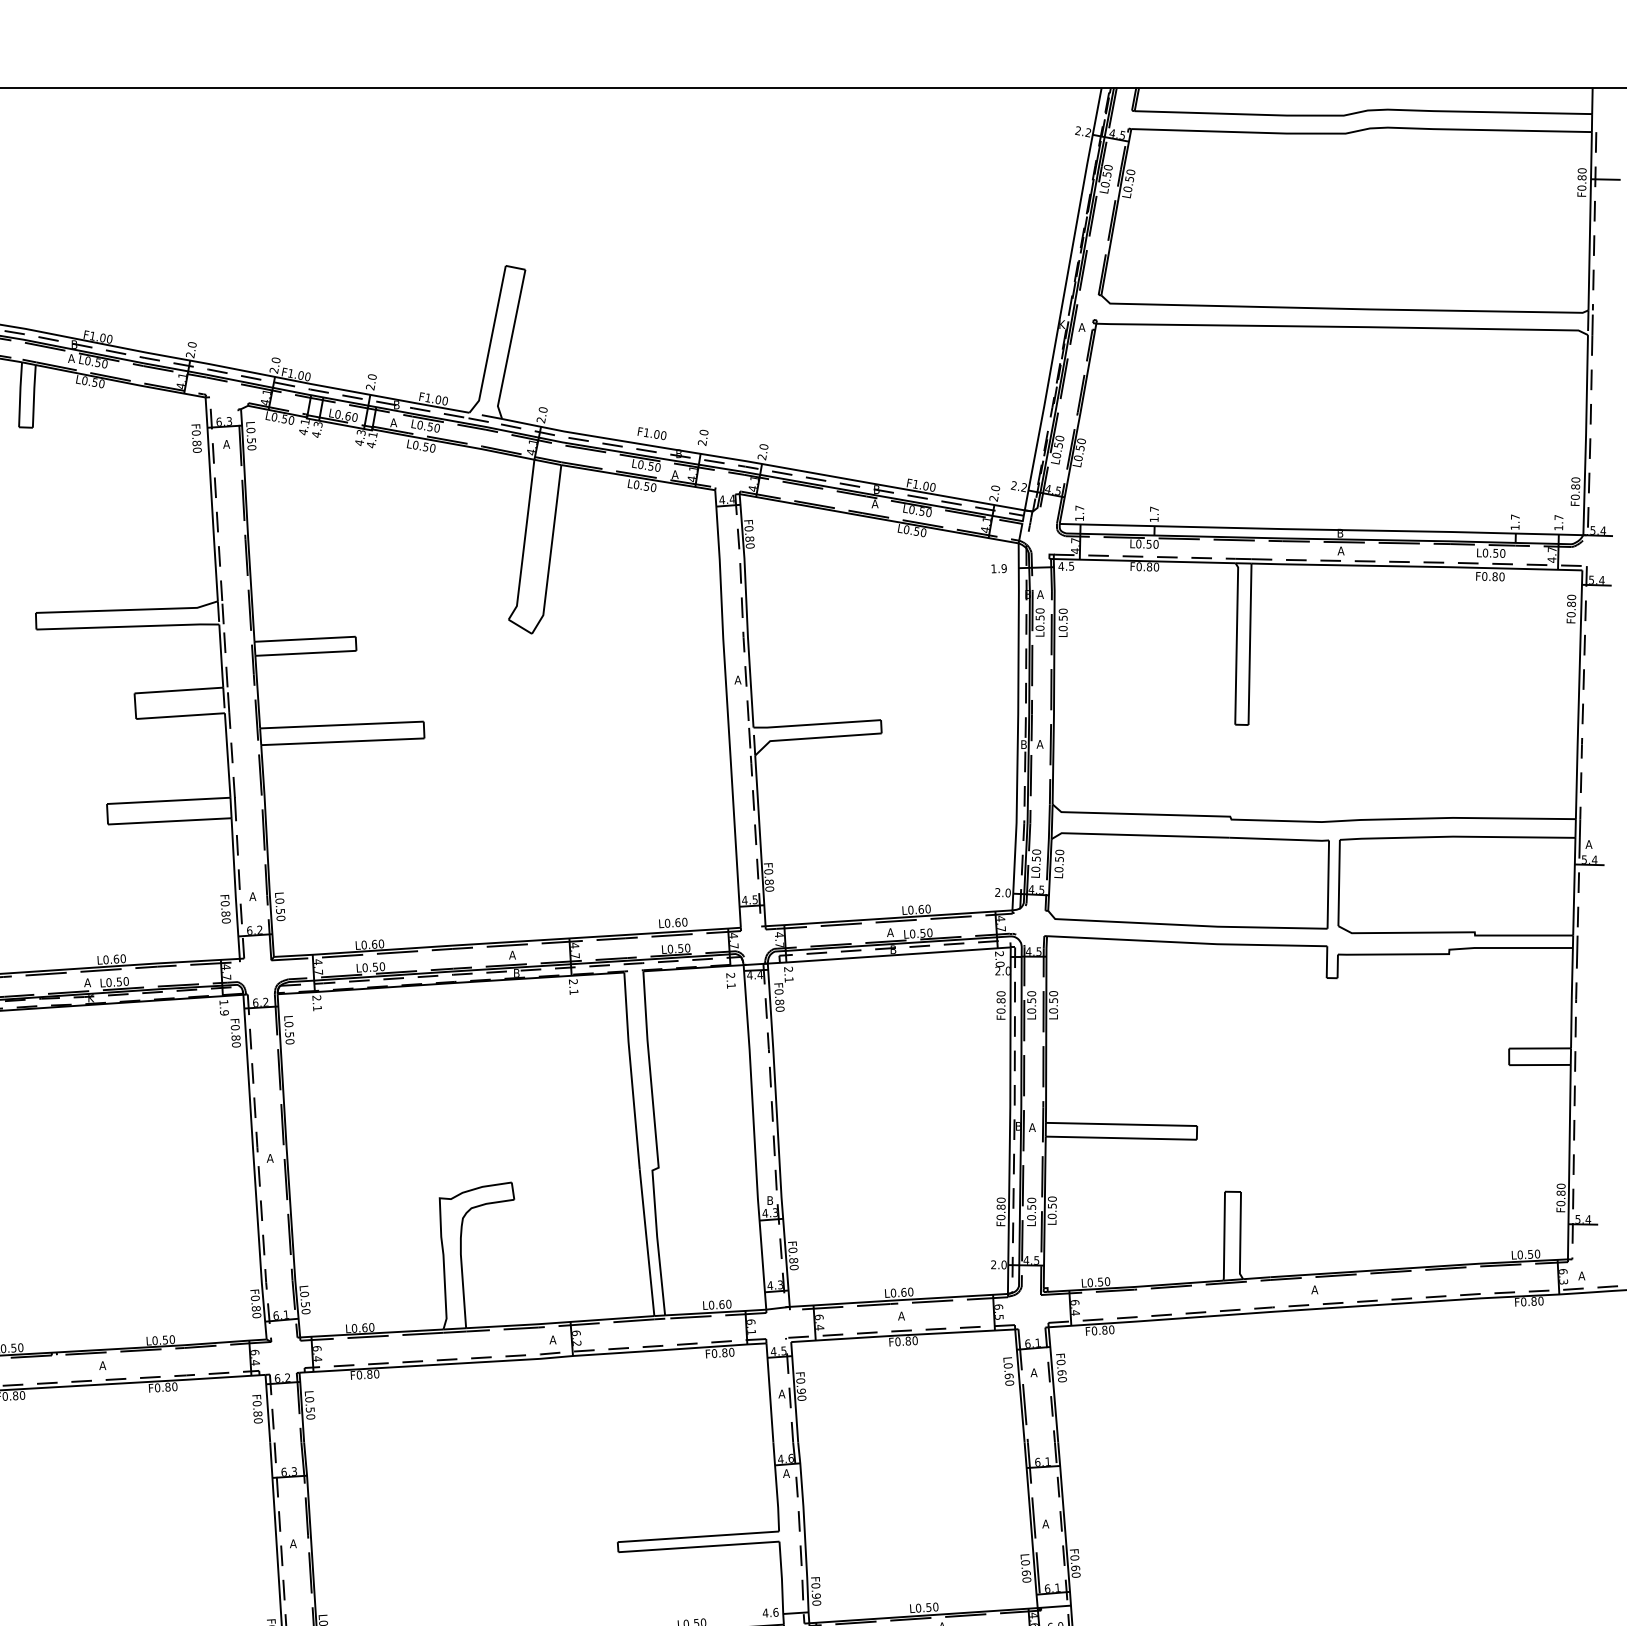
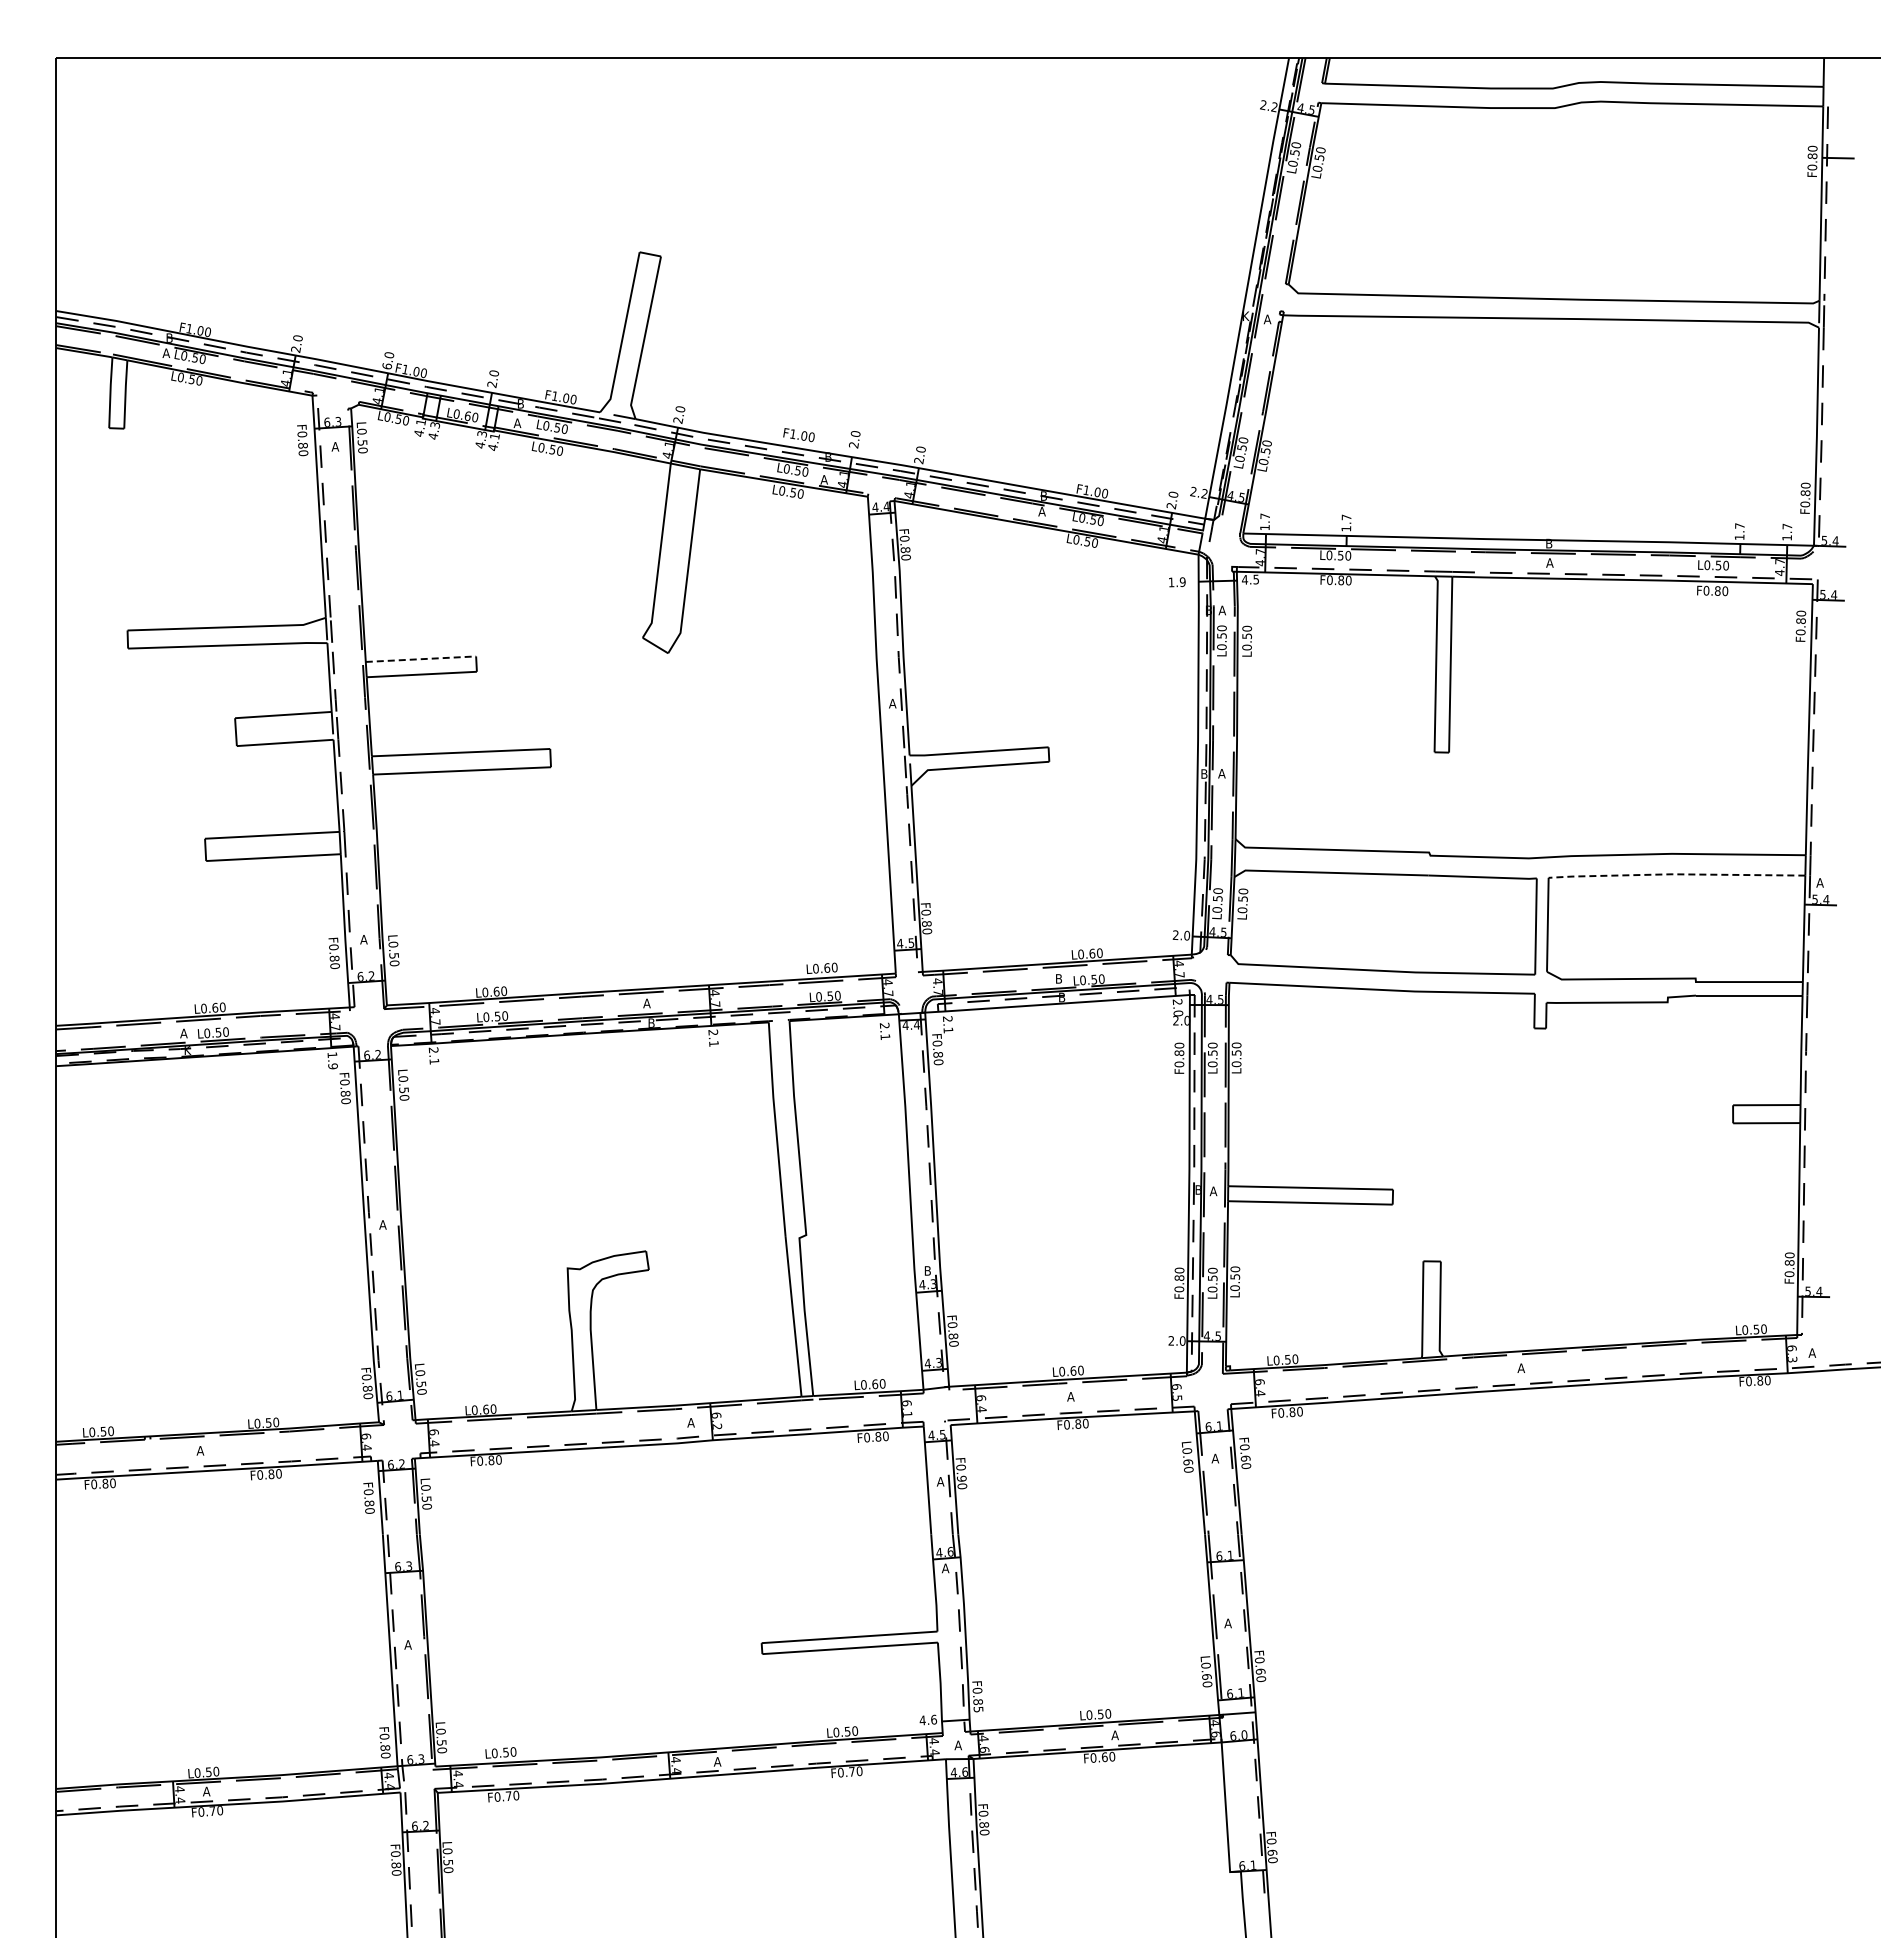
text: (274, 370) -> (387, 366), 2.0 -> 6.0
line: (305, 639) -> (421, 659), solid -> dashed
line: (1456, 836) -> (1675, 874), solid -> dashed
text: (890, 932) -> (1058, 978), A -> B
text: (816, 1599) -> (978, 1705), F0.90 -> F0.85

